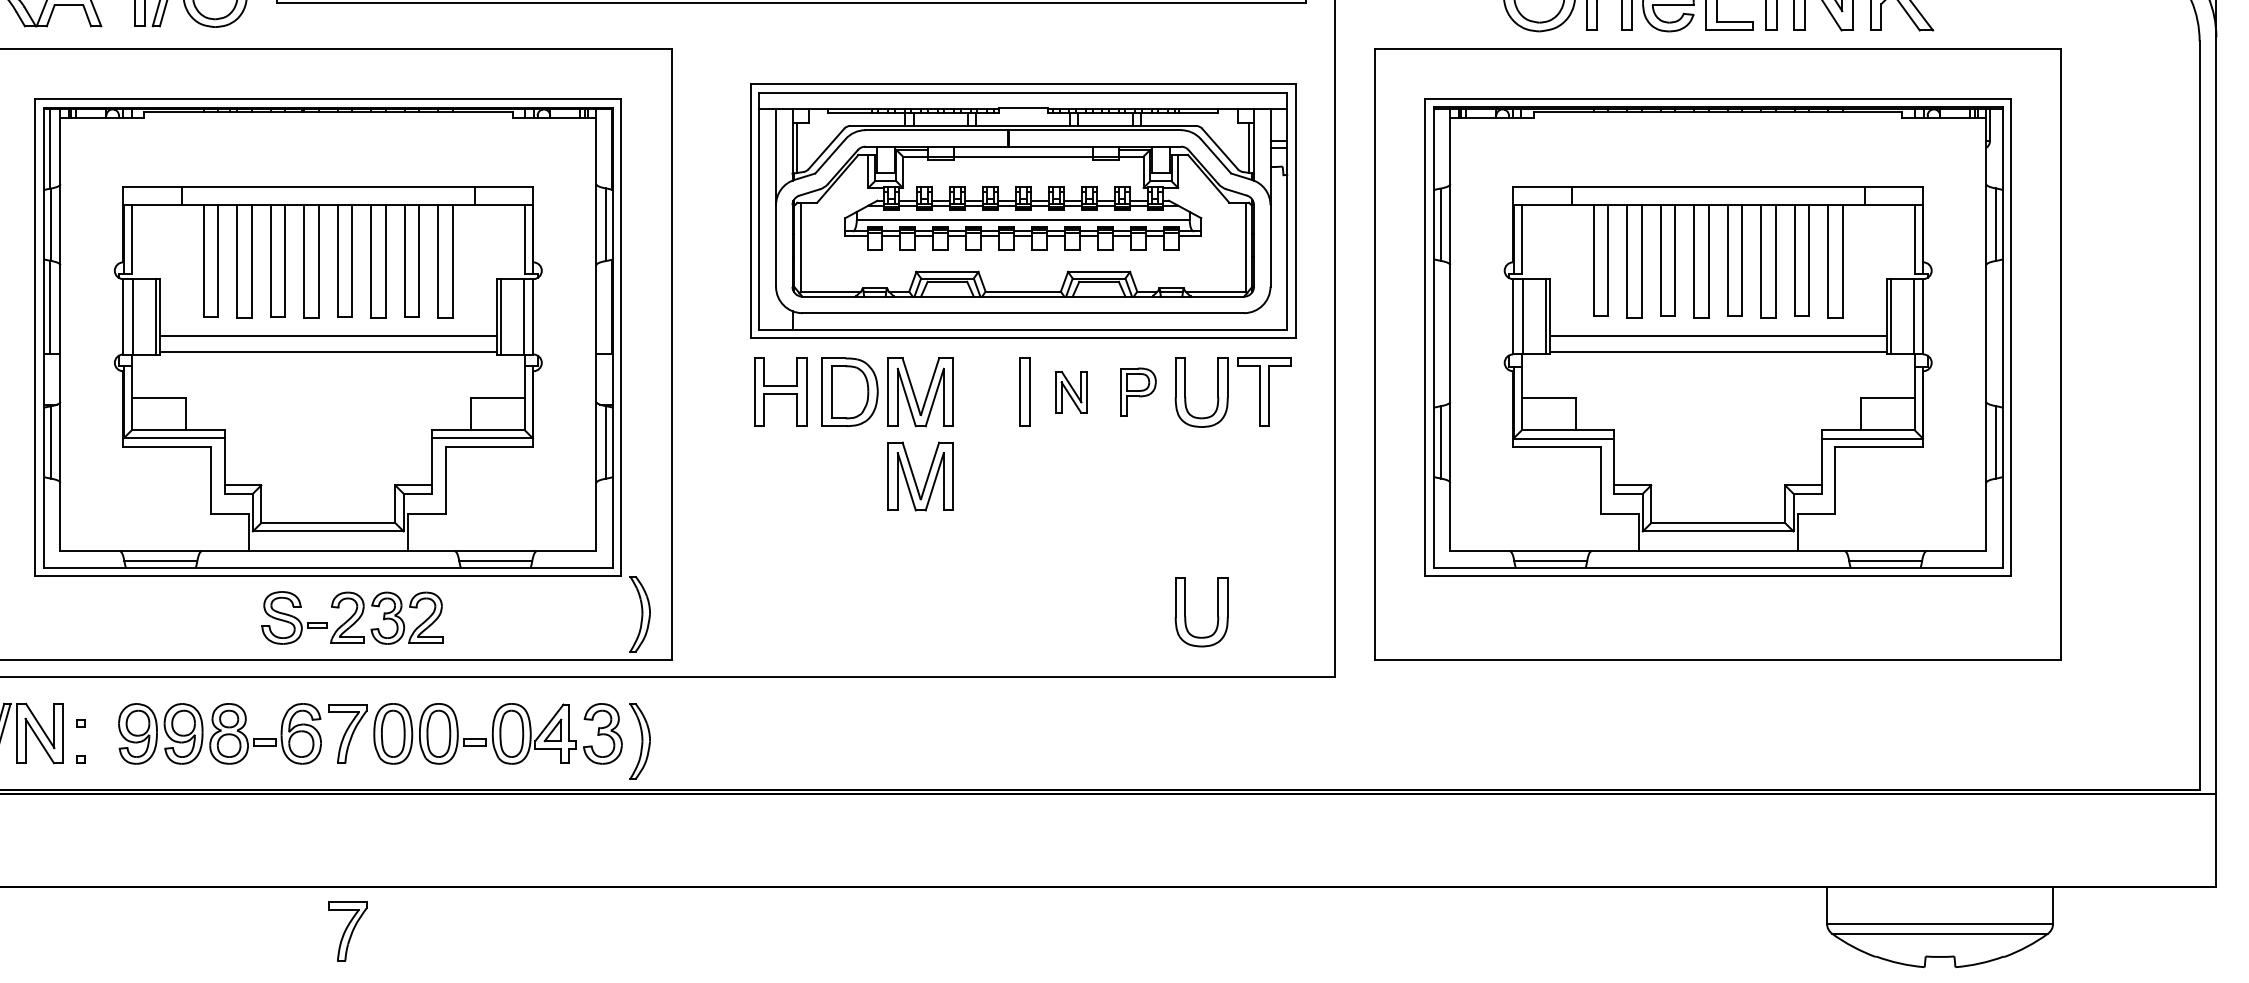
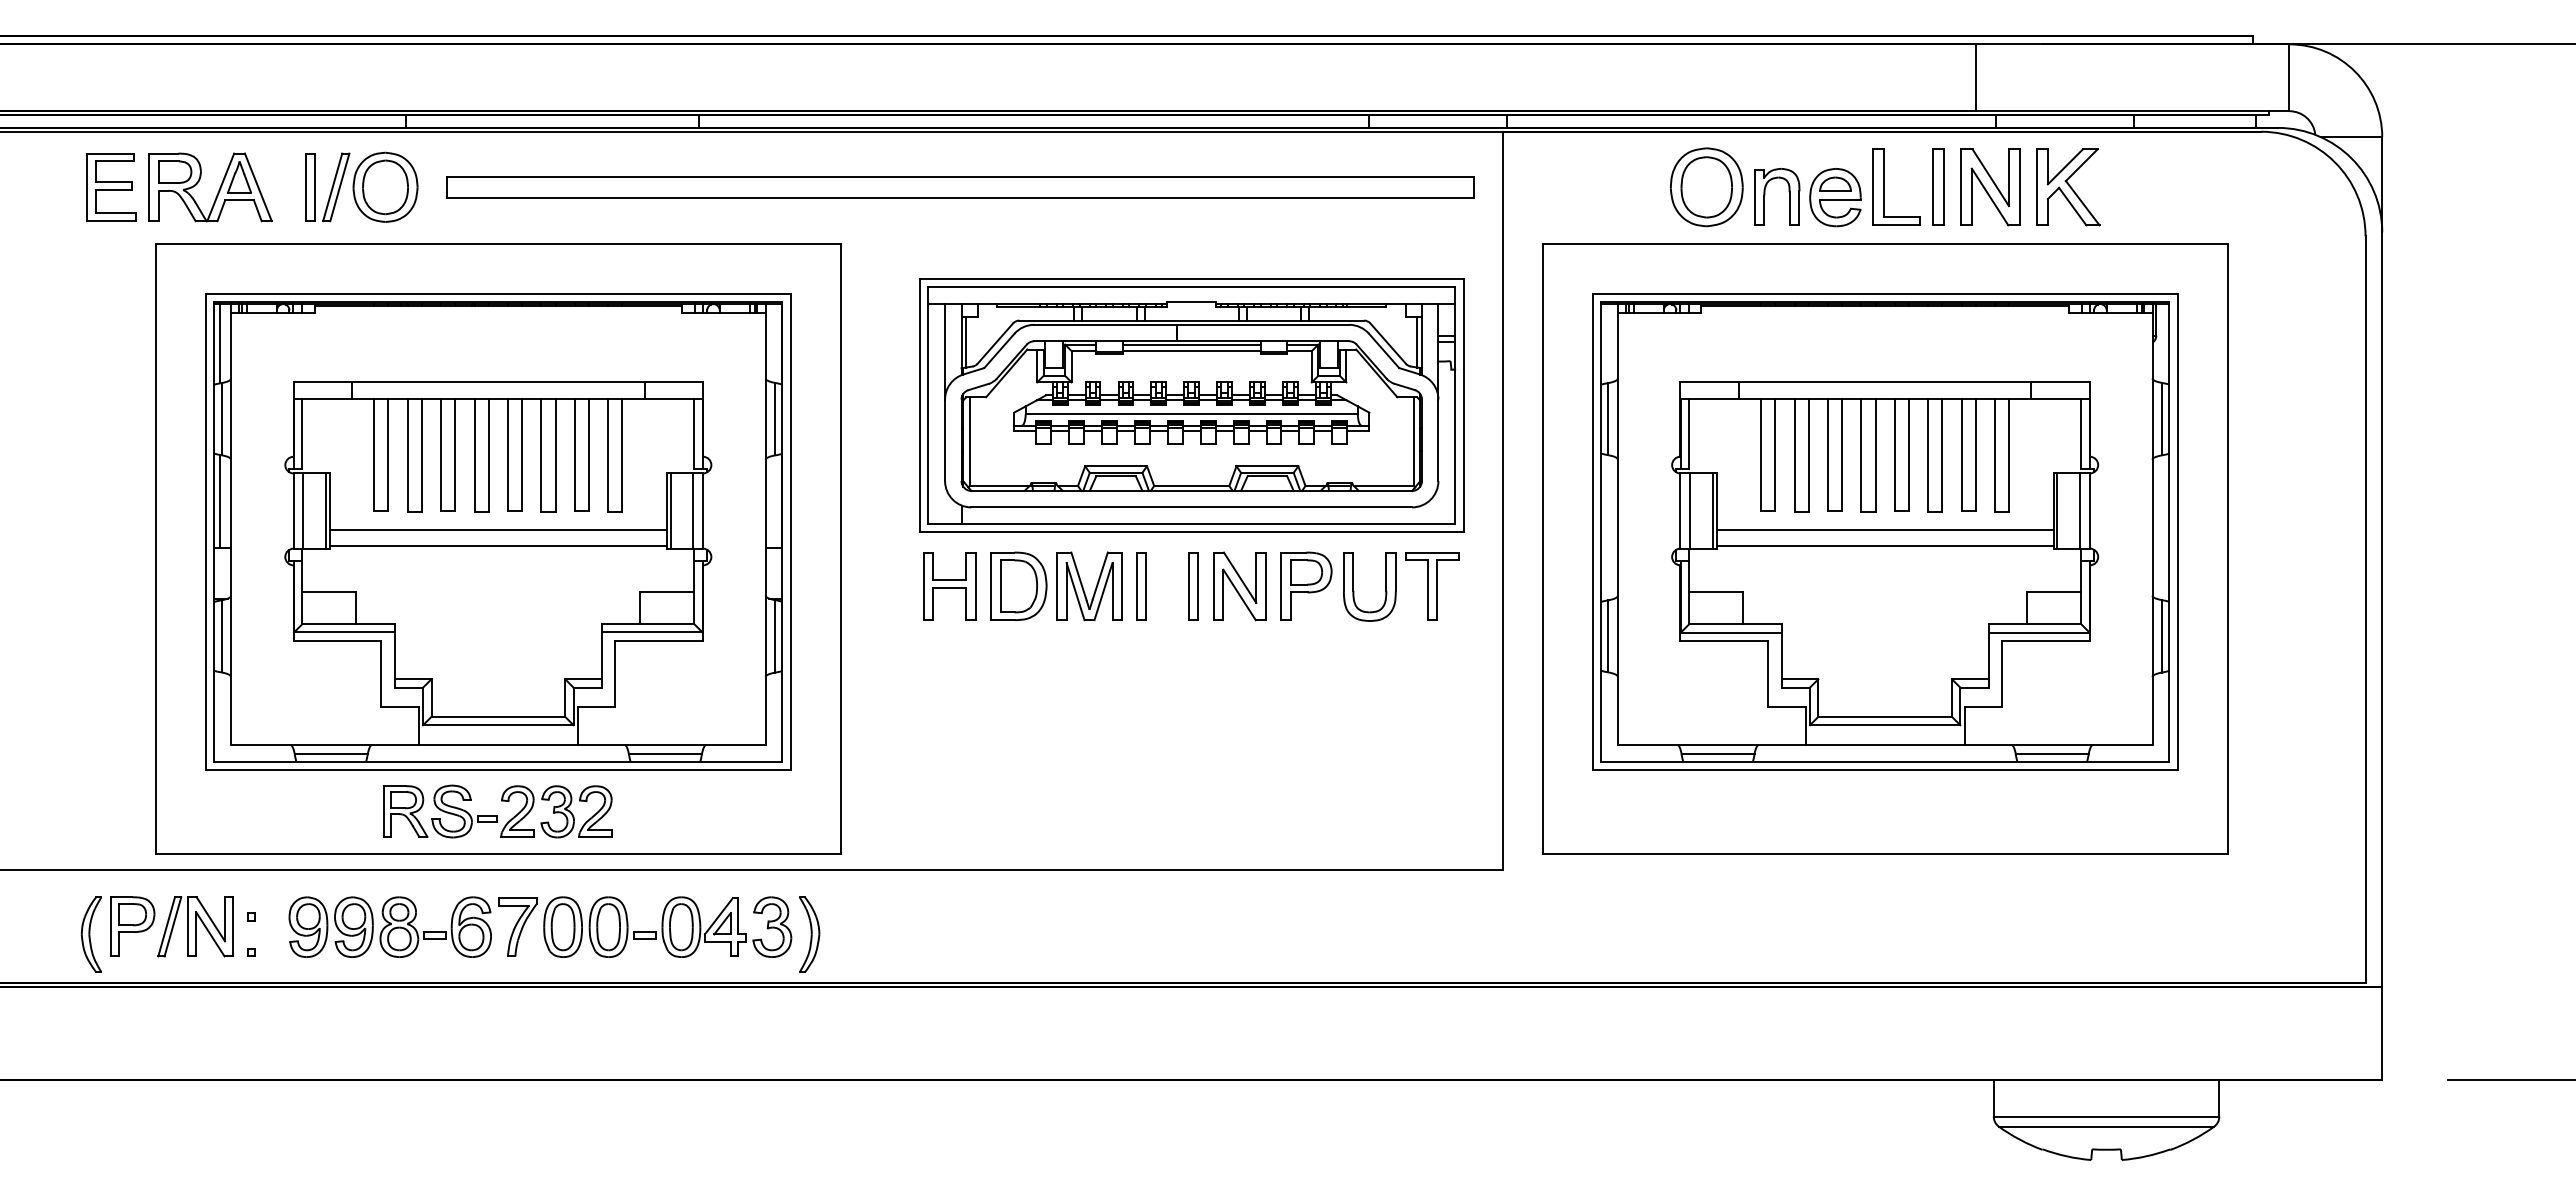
line: (1023, 149) -> (1191, 344), added
part: (1138, 391) -> (1306, 585), size x1.43
part: (972, 392) -> (1141, 586), added
part: (1071, 392) -> (1239, 586), size x1.67
part: (920, 476) -> (1089, 670), removed
part: (640, 613) -> (809, 807), removed
part: (1186, 616) -> (1354, 810), removed
part: (235, 617) -> (405, 811), added
part: (347, 930) -> (517, 1123), removed

